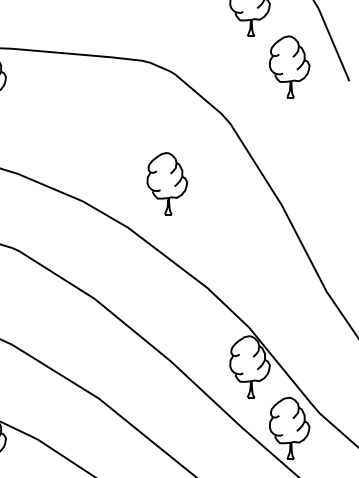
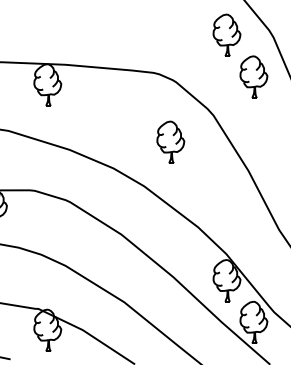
part: (166, 182) -> (170, 141), moved

